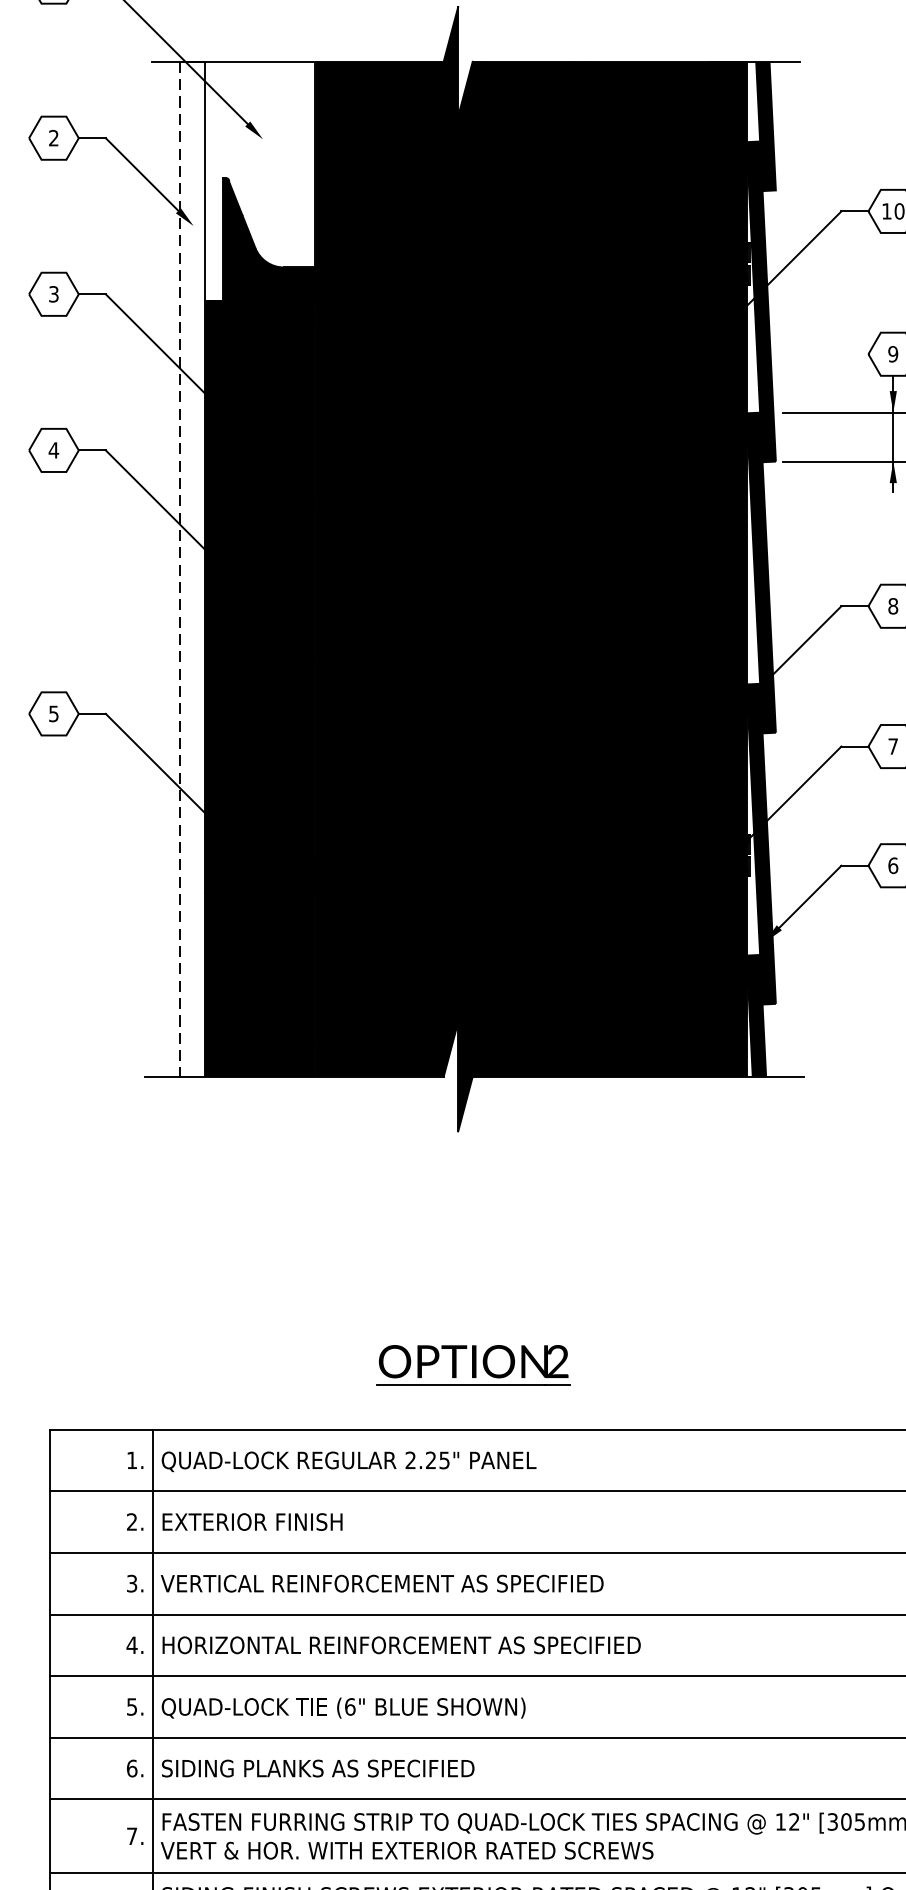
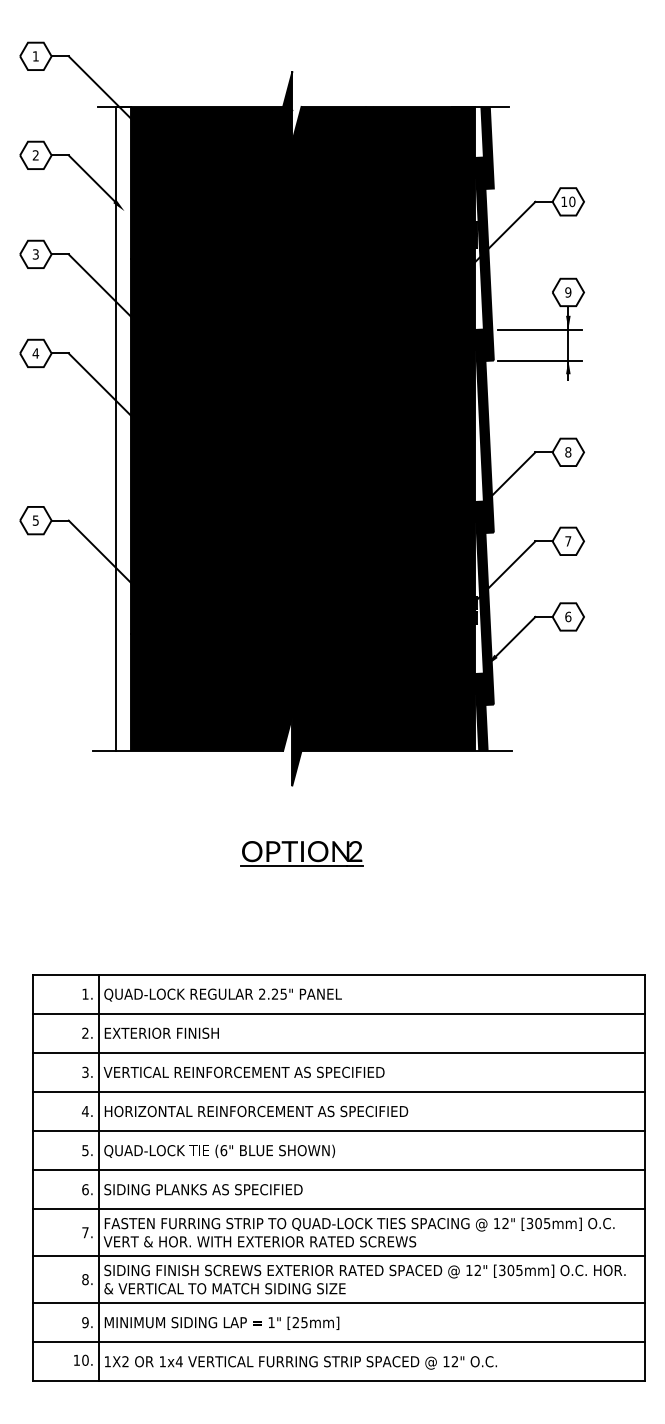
fill: (259, 180) -> (166, 182), added
line: (179, 568) -> (115, 428), dashed -> solid
part: (472, 1364) -> (301, 853), moved

